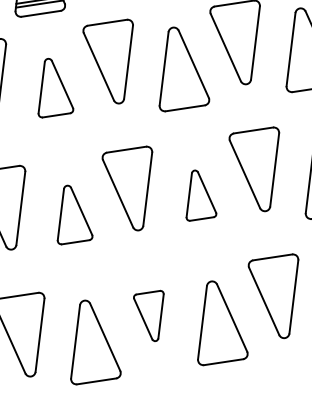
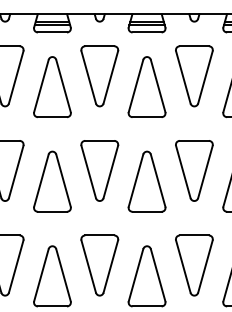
part: (52, 86) -> (52, 86), size x1.43
part: (197, 194) -> (146, 181), size x1.67
part: (71, 213) -> (52, 181), size x1.43
part: (151, 316) -> (99, 265), size x1.67

